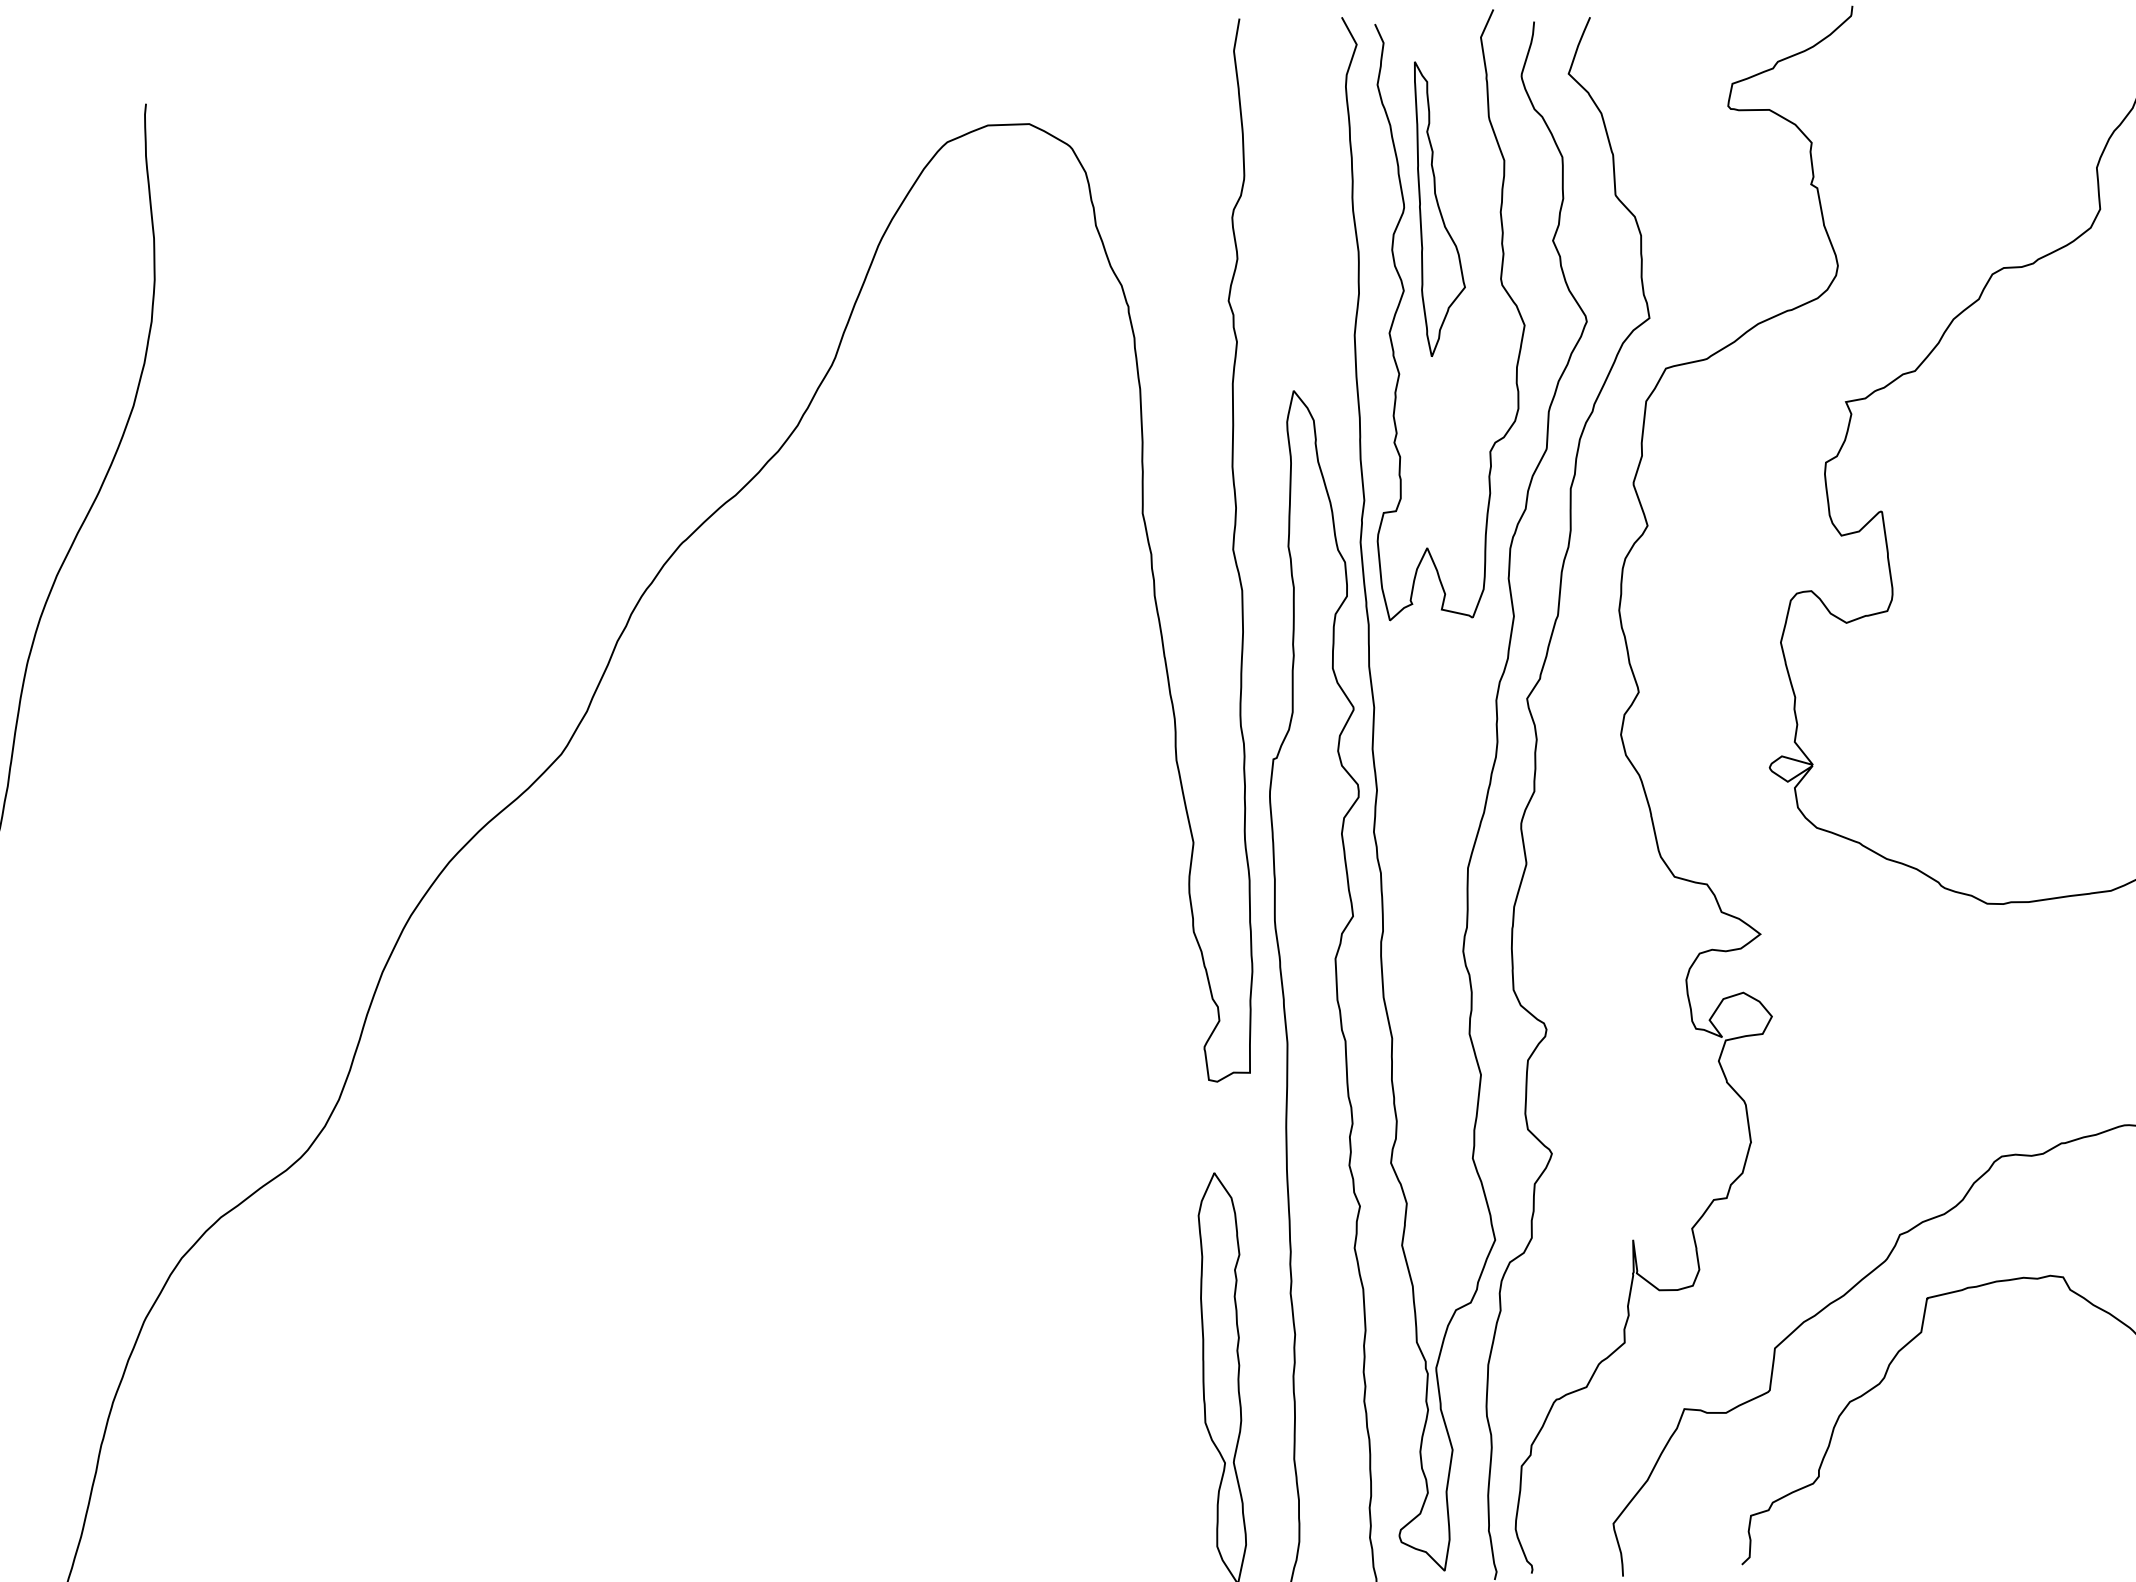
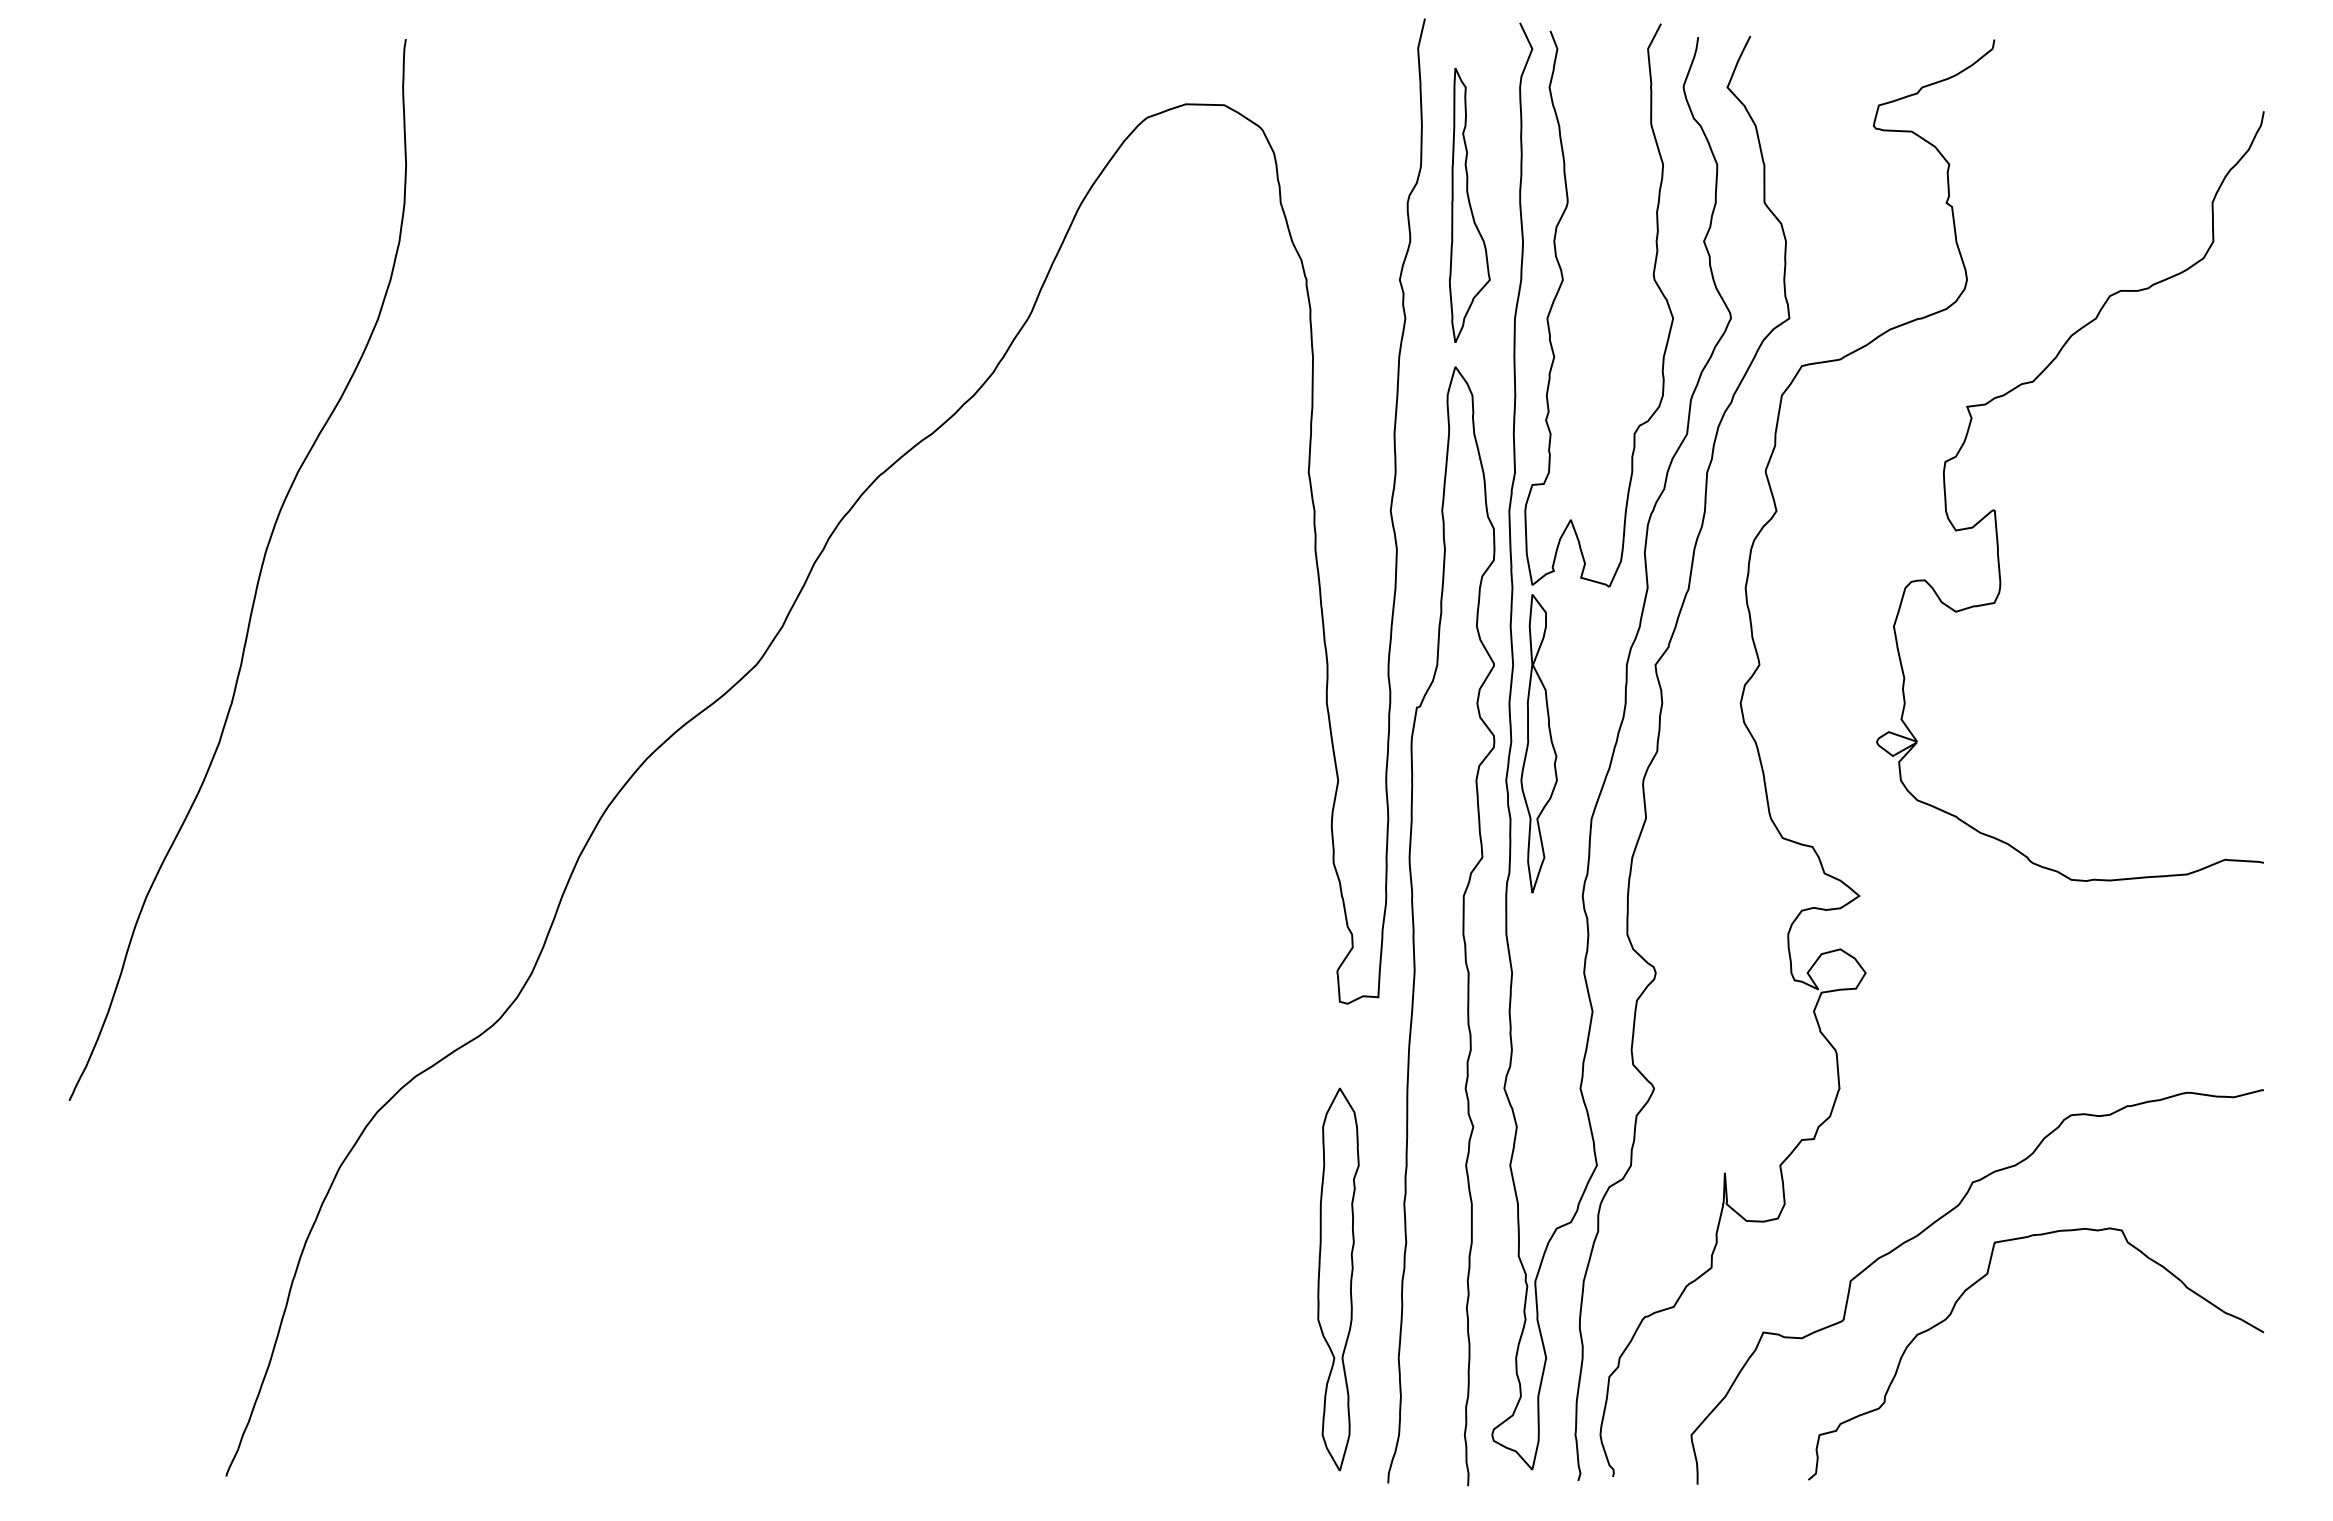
part: (1438, 207) -> (1469, 204), moved
part: (1406, 790) -> (1538, 743), added

